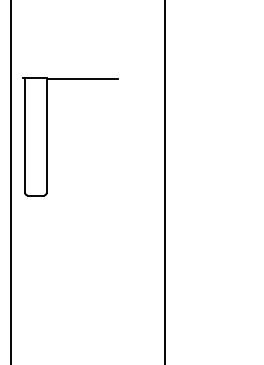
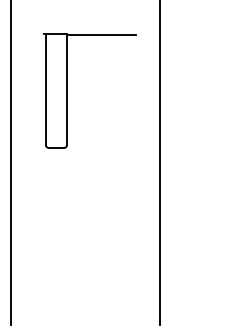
part: (47, 136) -> (67, 90), moved

